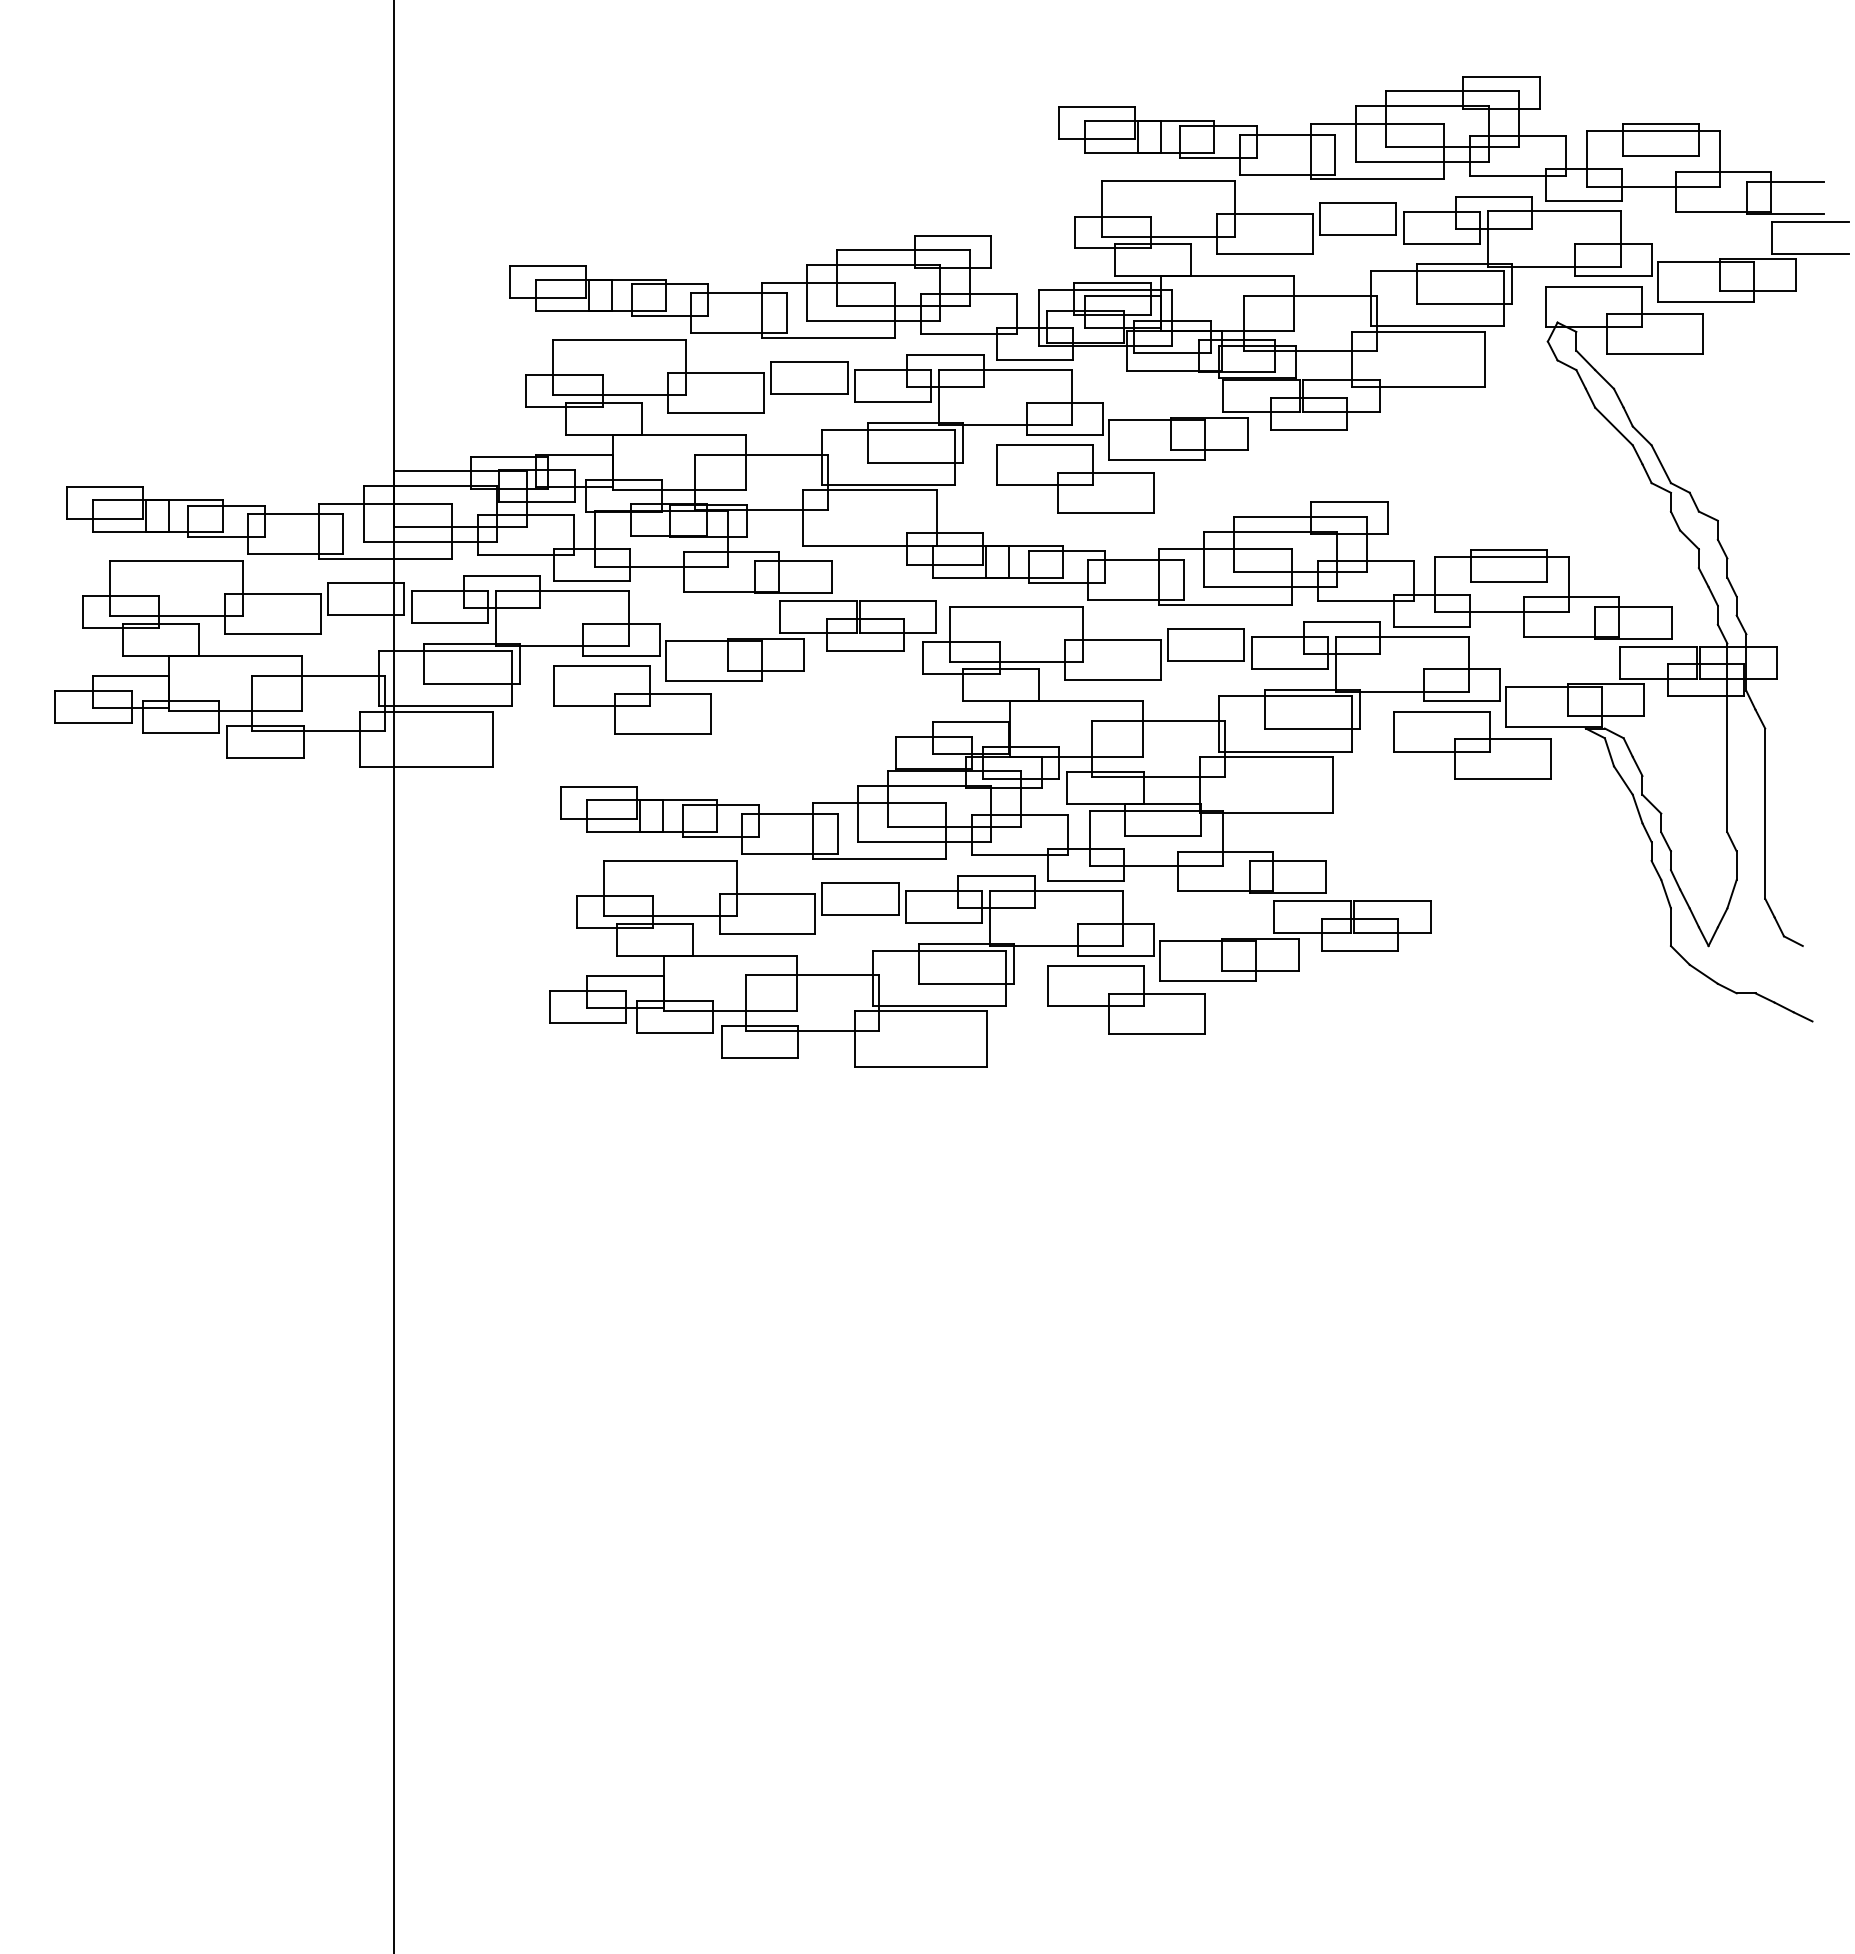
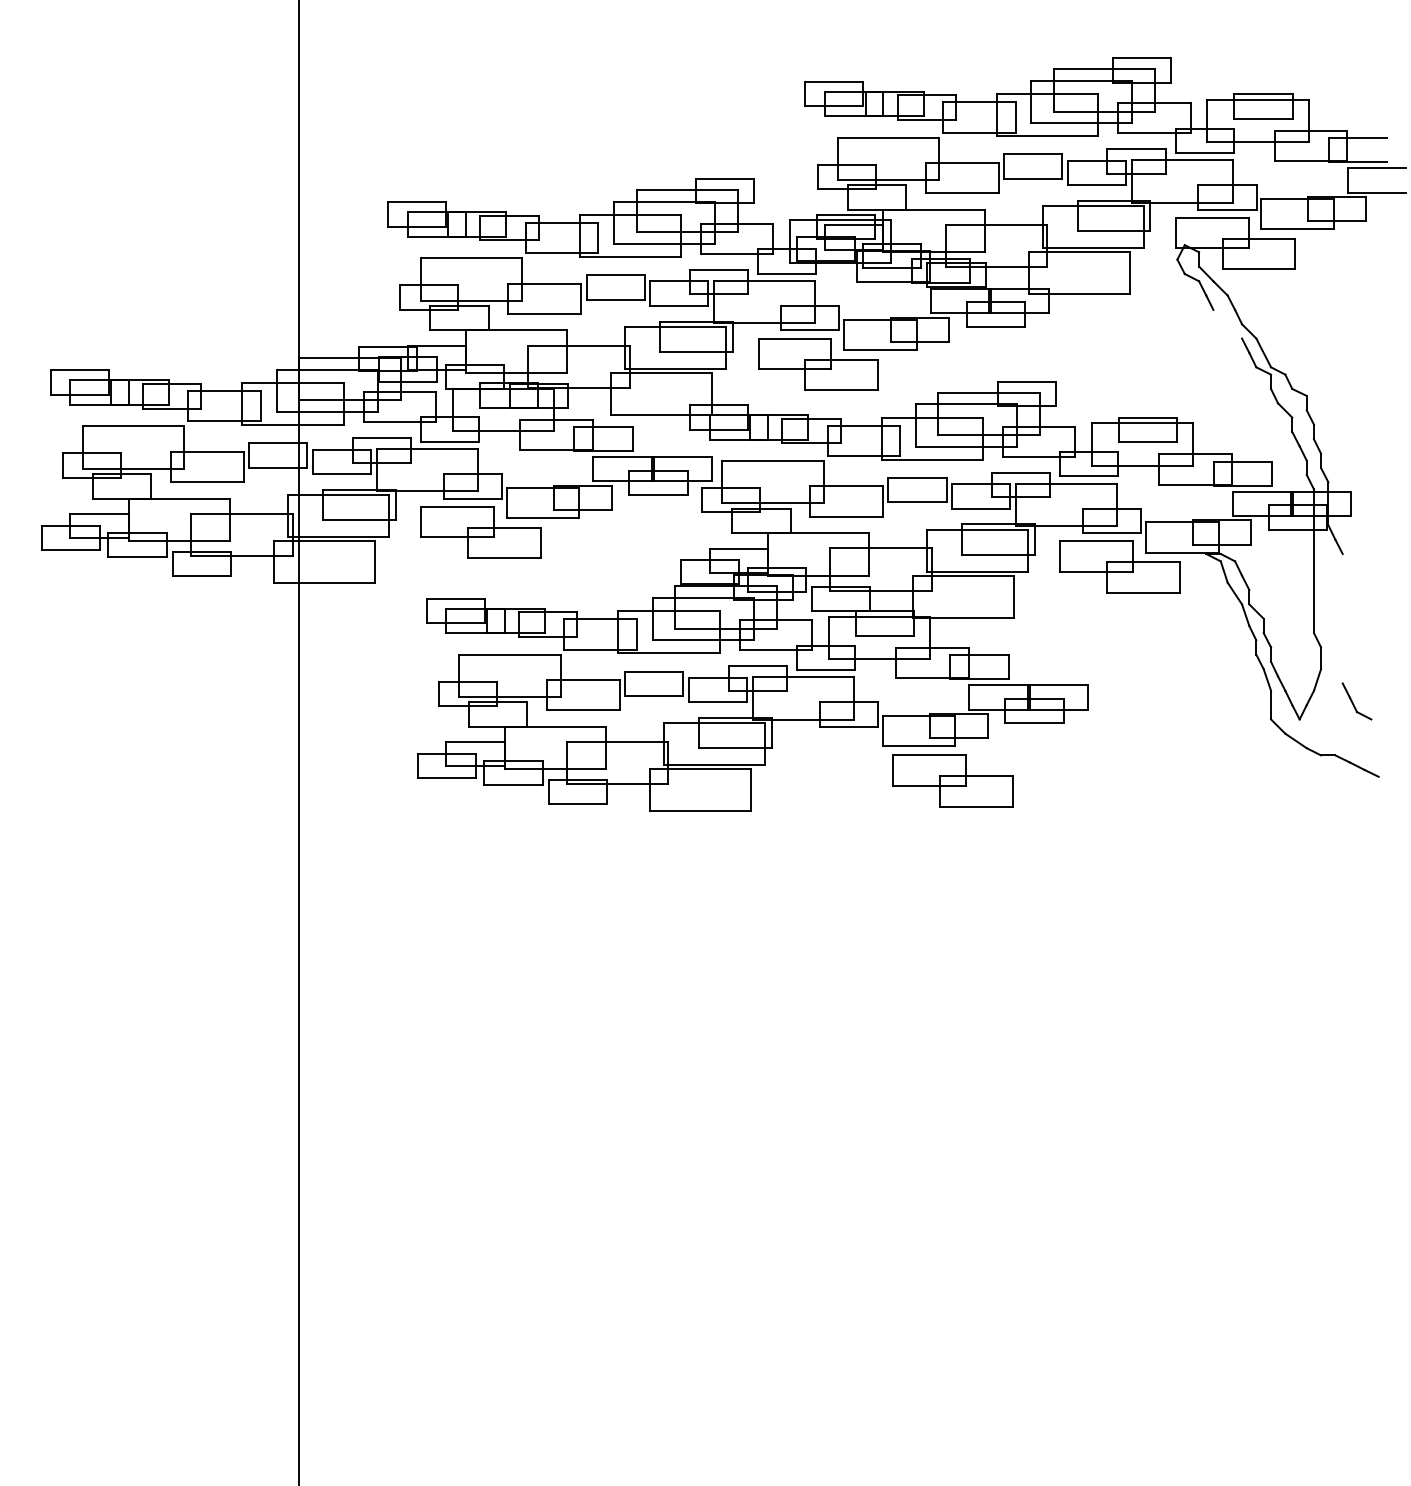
line: (1613, 426) -> (1227, 324), removed
line: (1765, 813) -> (1342, 618), removed
part: (1126, 999) -> (952, 780), moved

